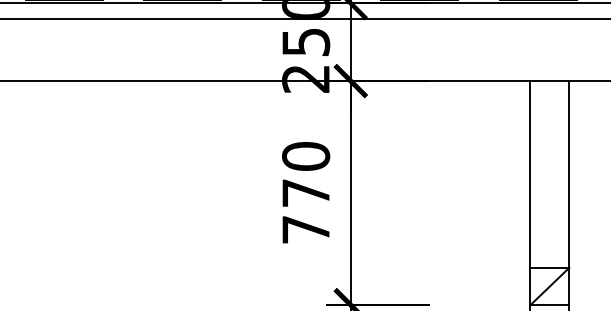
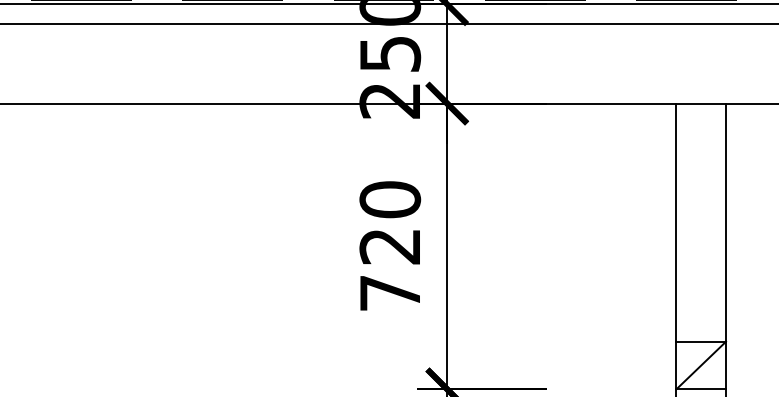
text: (305, 193) -> (389, 246), 770 -> 720

